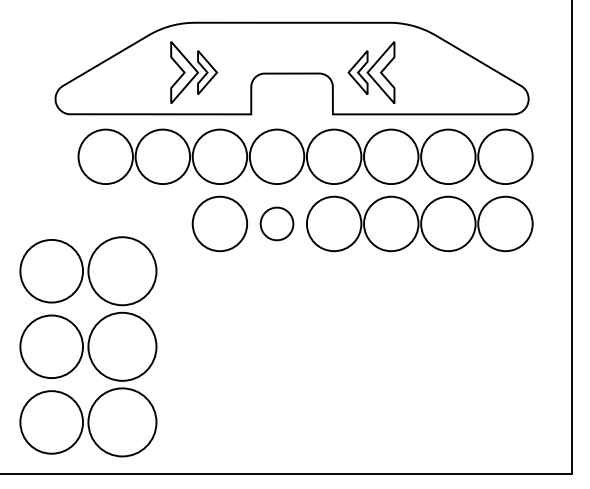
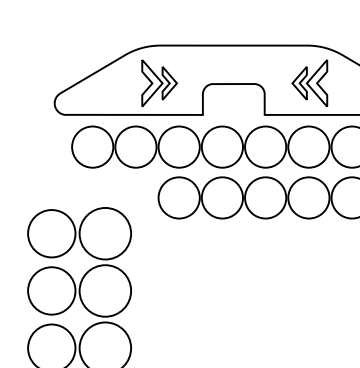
part: (371, 72) -> (309, 83), moved
circle: (276, 223) -> (222, 197), size x1.67

